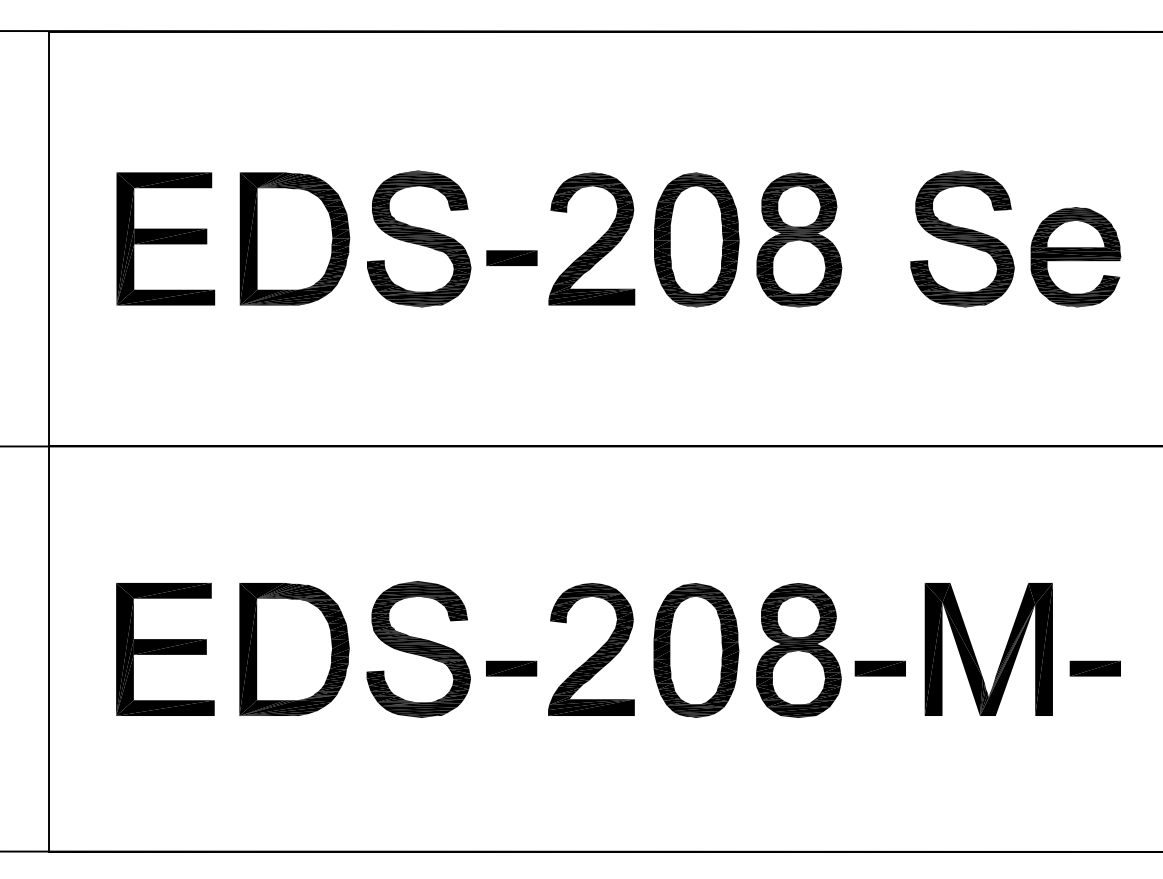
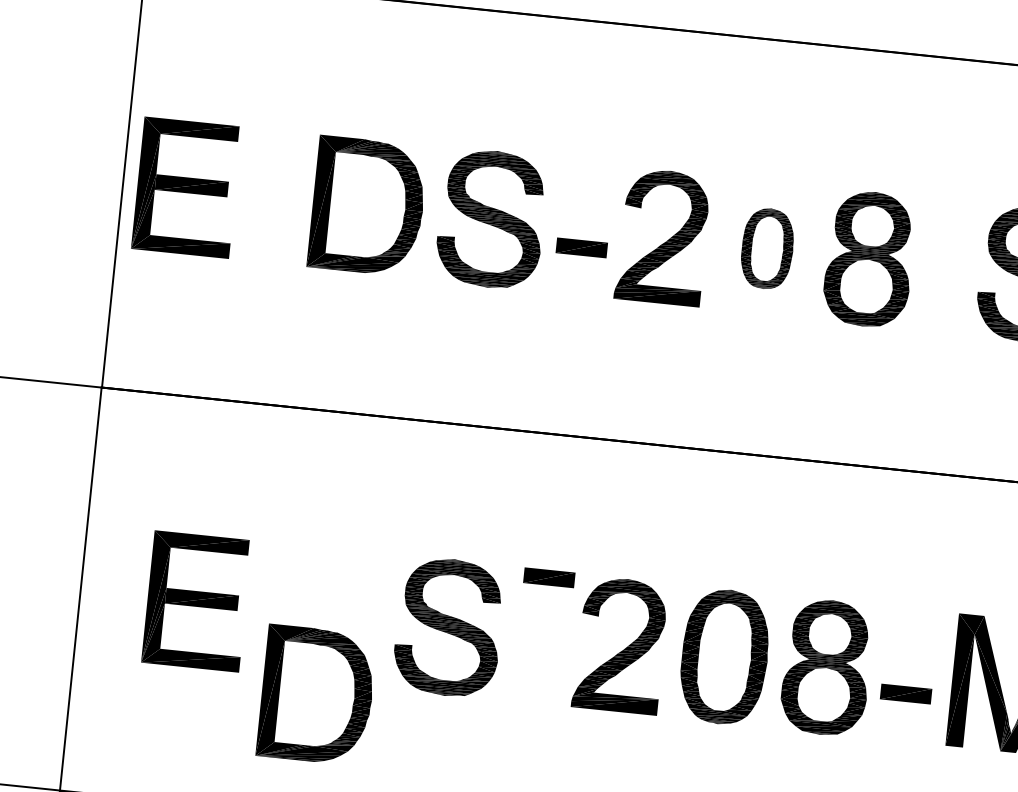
part: (165, 238) -> (186, 187), moved
part: (696, 239) -> (767, 248), size x0.6
part: (294, 649) -> (316, 695), moved
part: (511, 668) -> (549, 577), moved

